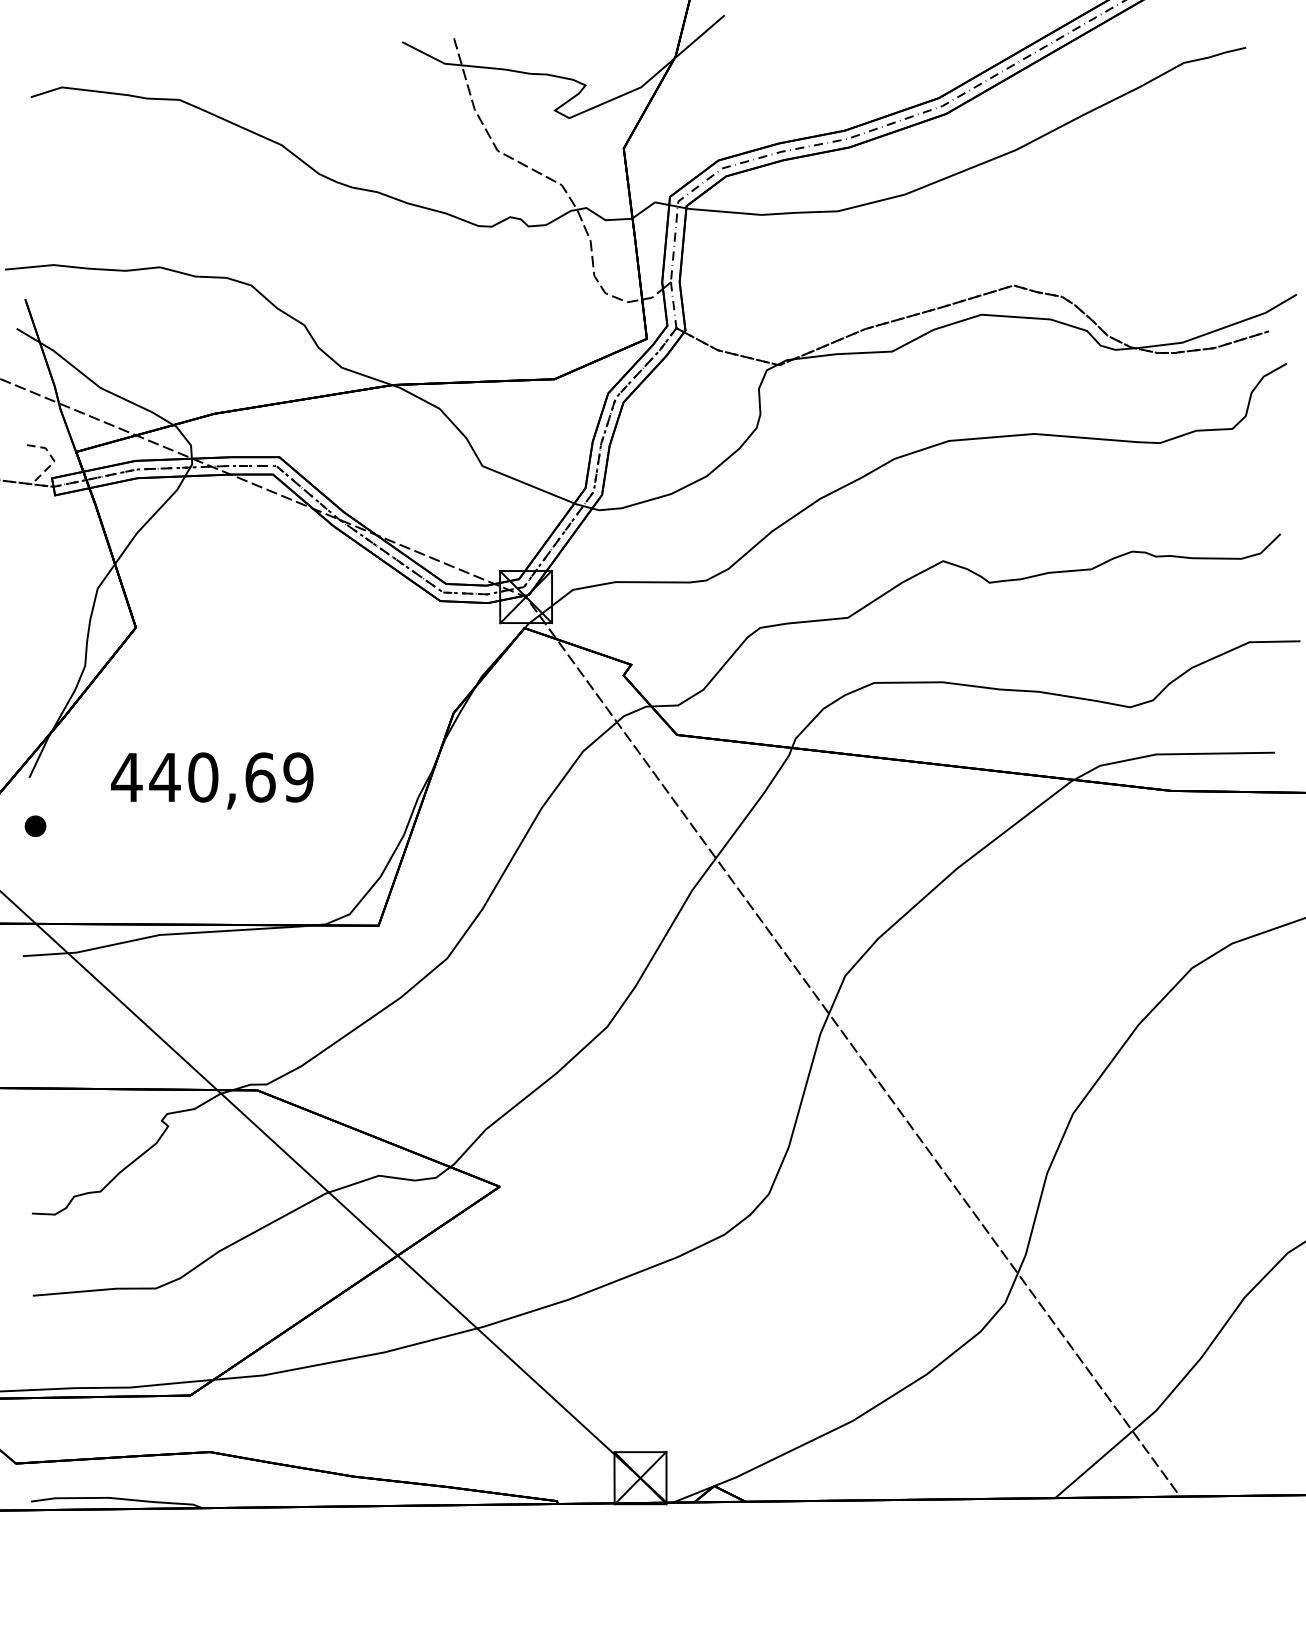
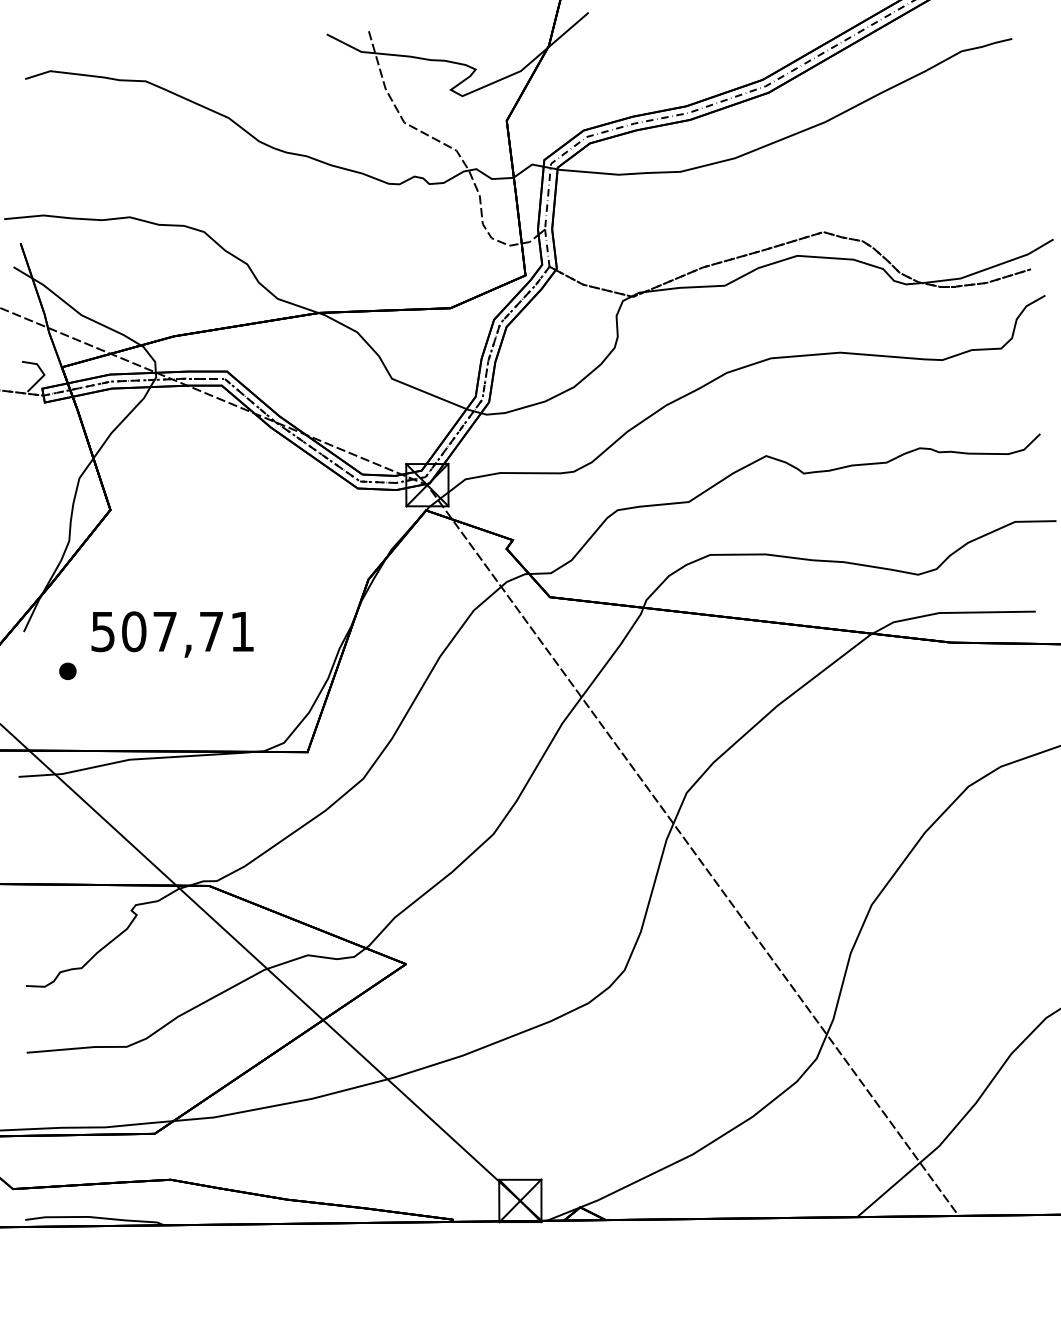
line: (52, 458) -> (42, 372), dashed -> solid
text: (212, 777) -> (172, 631), 440,69 -> 507,71
part: (35, 825) -> (67, 670), moved

